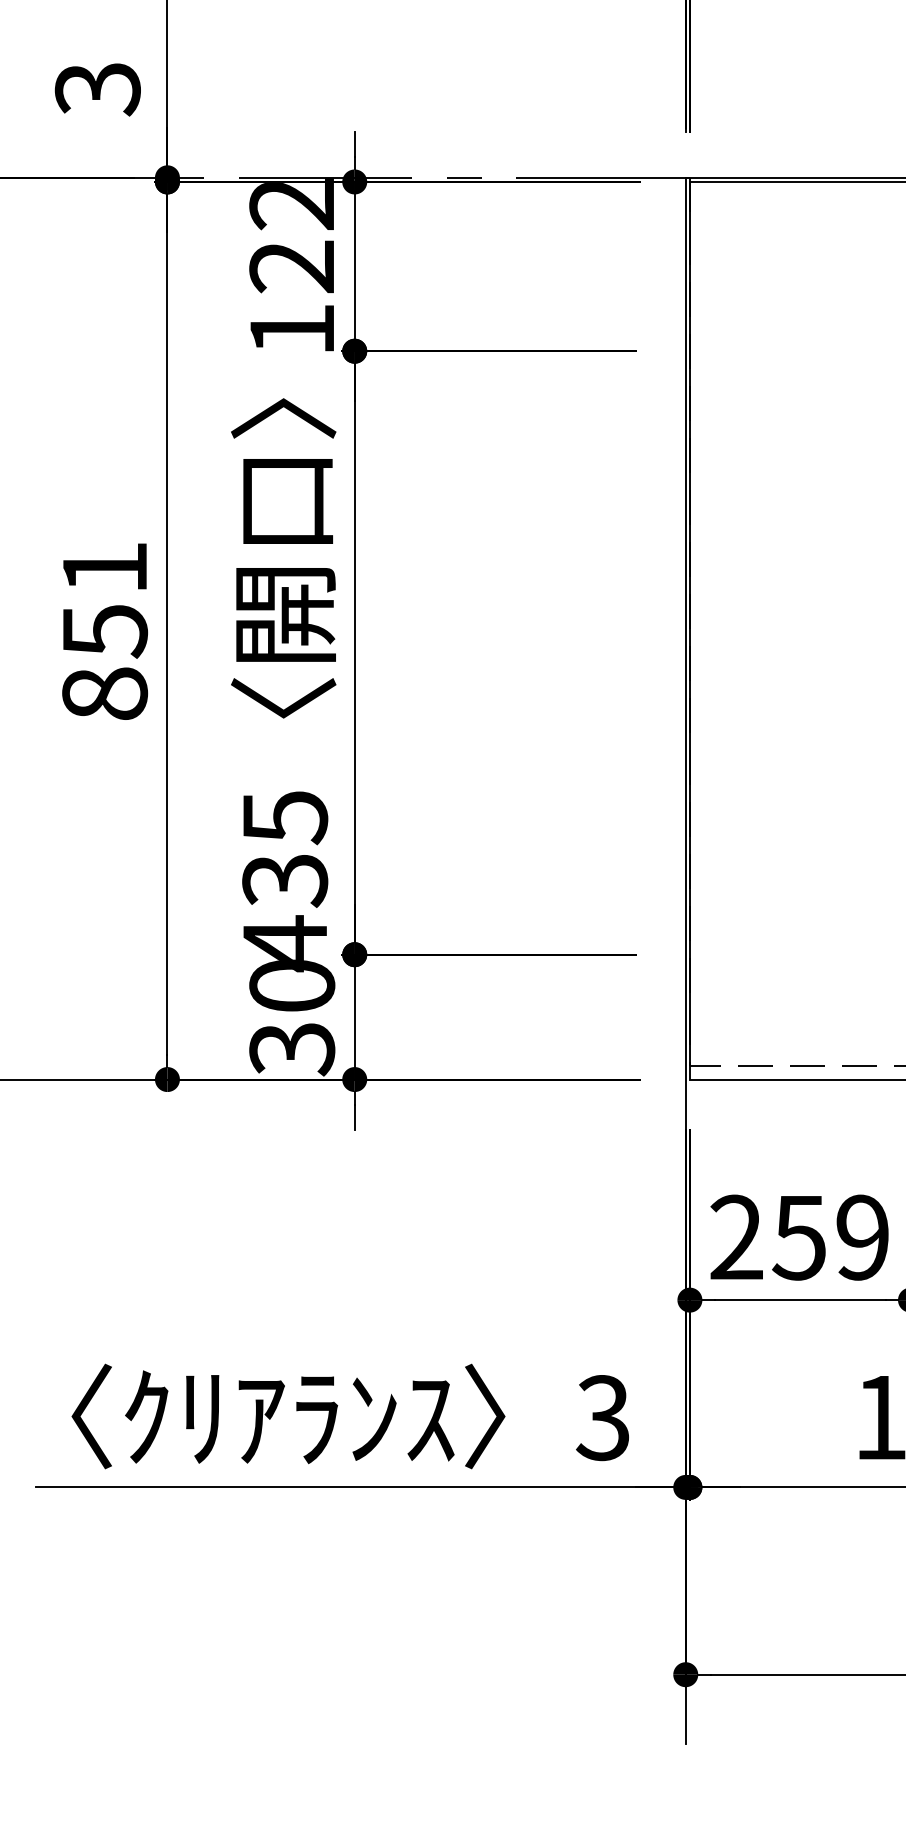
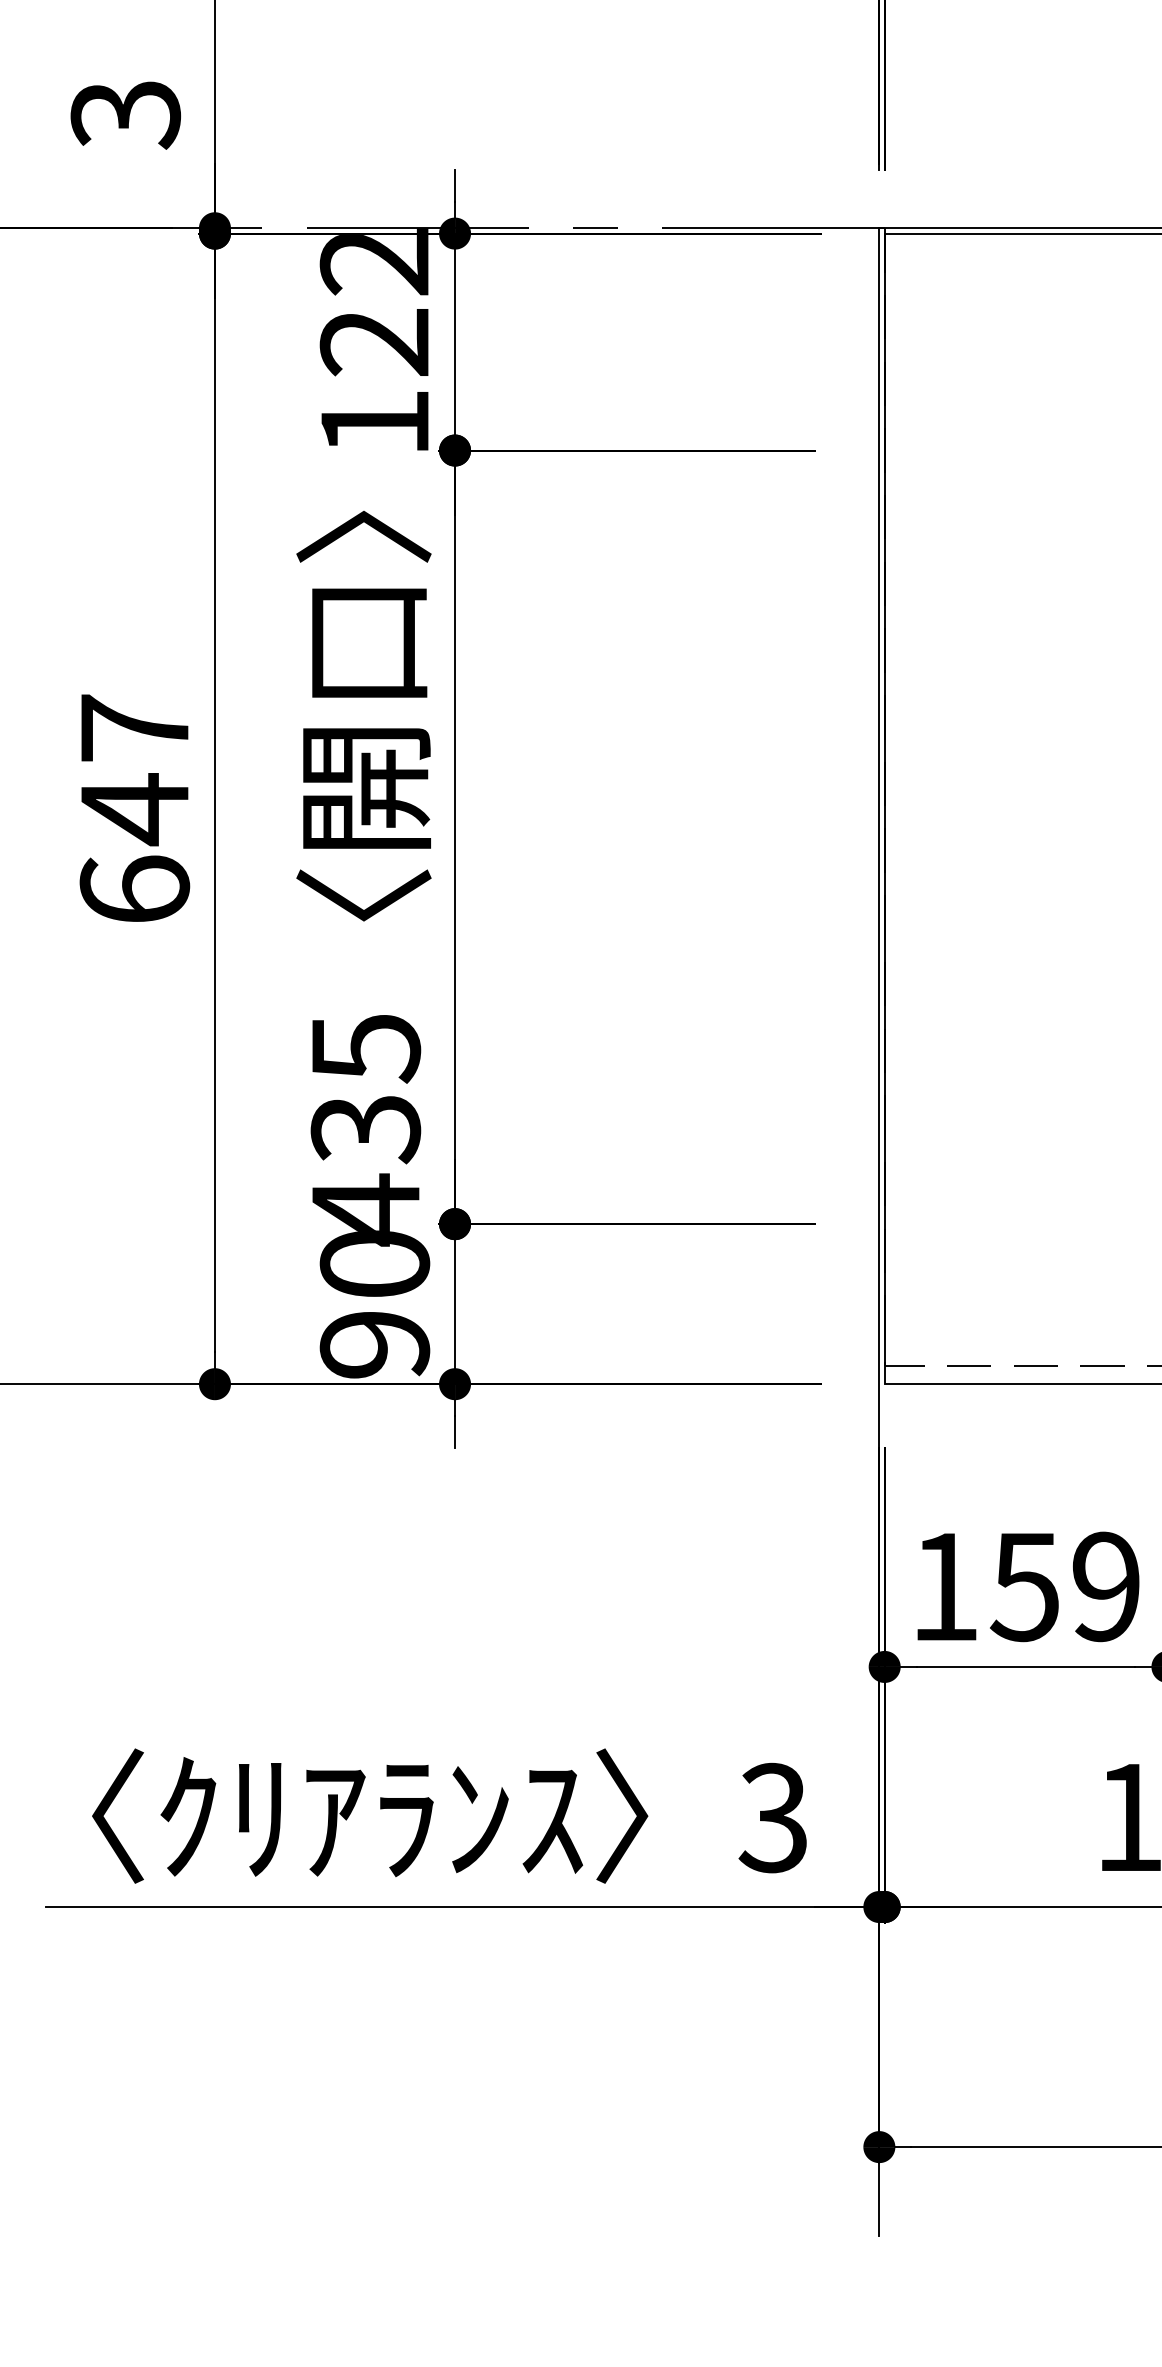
text: (104, 630) -> (134, 808), 851 -> 647
text: (291, 1050) -> (374, 1346), 30 -> 90
text: (736, 1236) -> (944, 1585), 259 -> 159

